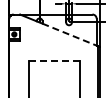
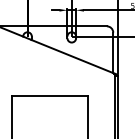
line: (69, 34) -> (72, 56), dashed -> solid
line: (54, 60) -> (49, 95), dashed -> solid

